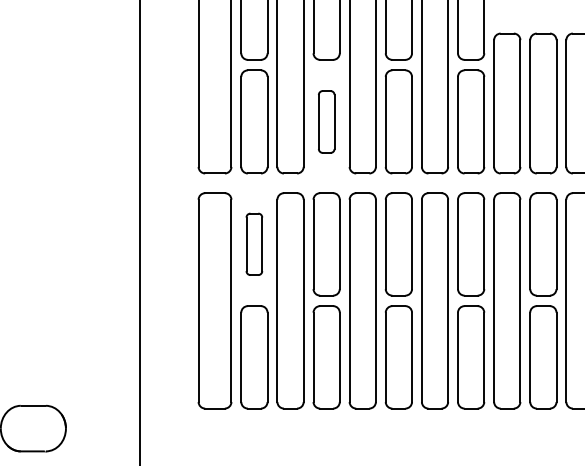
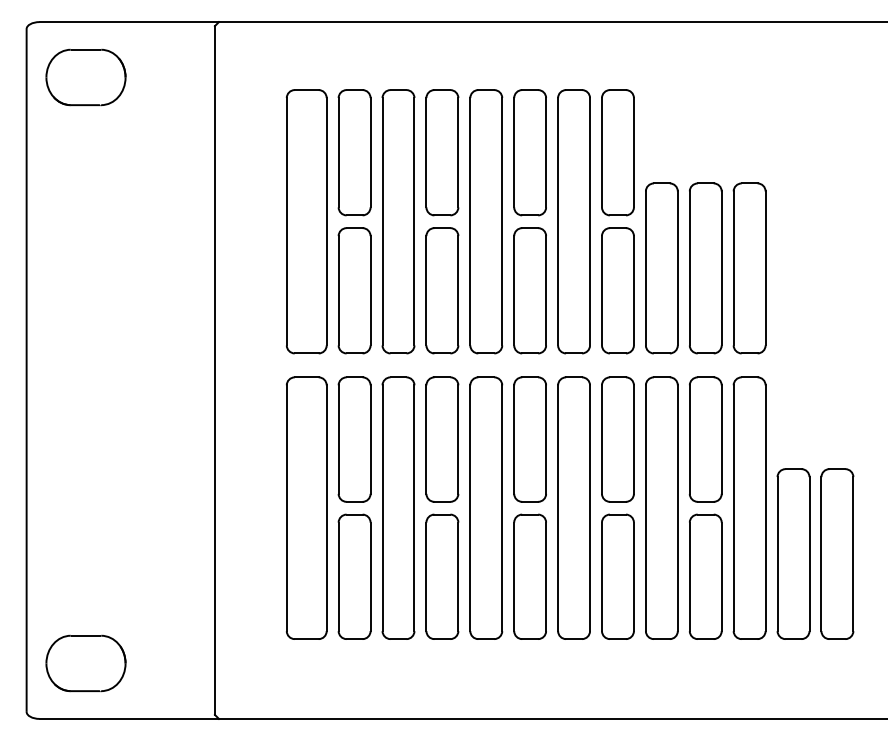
part: (326, 121) -> (442, 290), size x1.67
part: (254, 244) -> (354, 439), size x1.67

